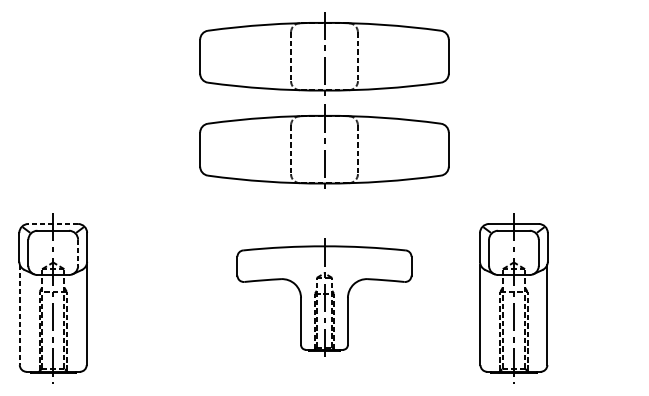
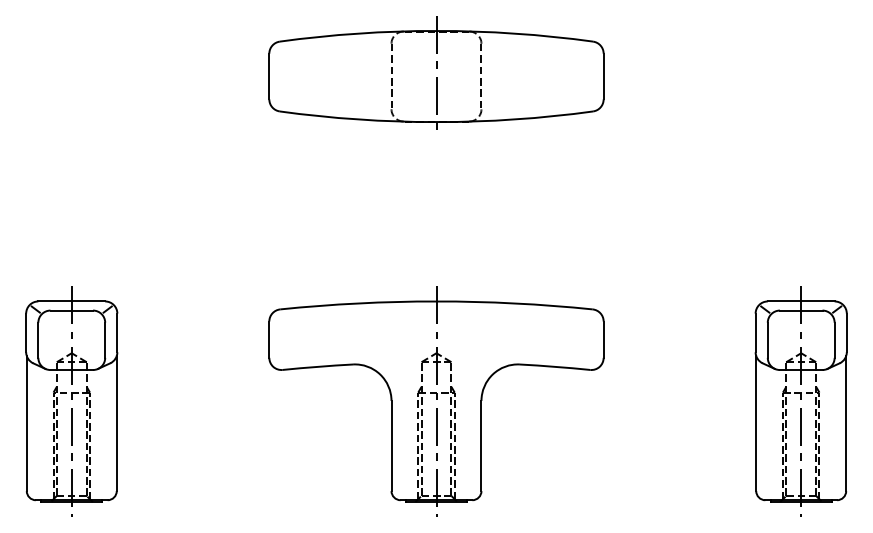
part: (324, 146) -> (436, 197), removed
line: (53, 224) -> (71, 301), dashed -> solid
line: (78, 253) -> (105, 340), dashed -> solid
part: (324, 298) -> (436, 401), size x1.43
part: (513, 298) -> (800, 401), moved
line: (19, 314) -> (26, 423), dashed -> solid

